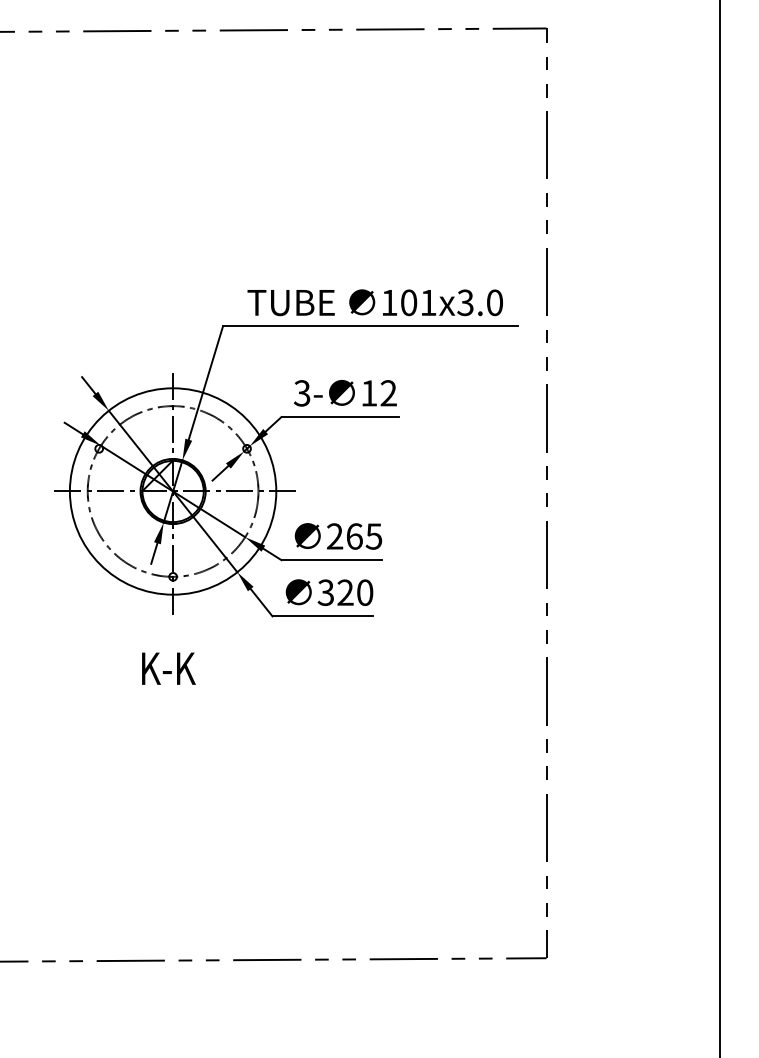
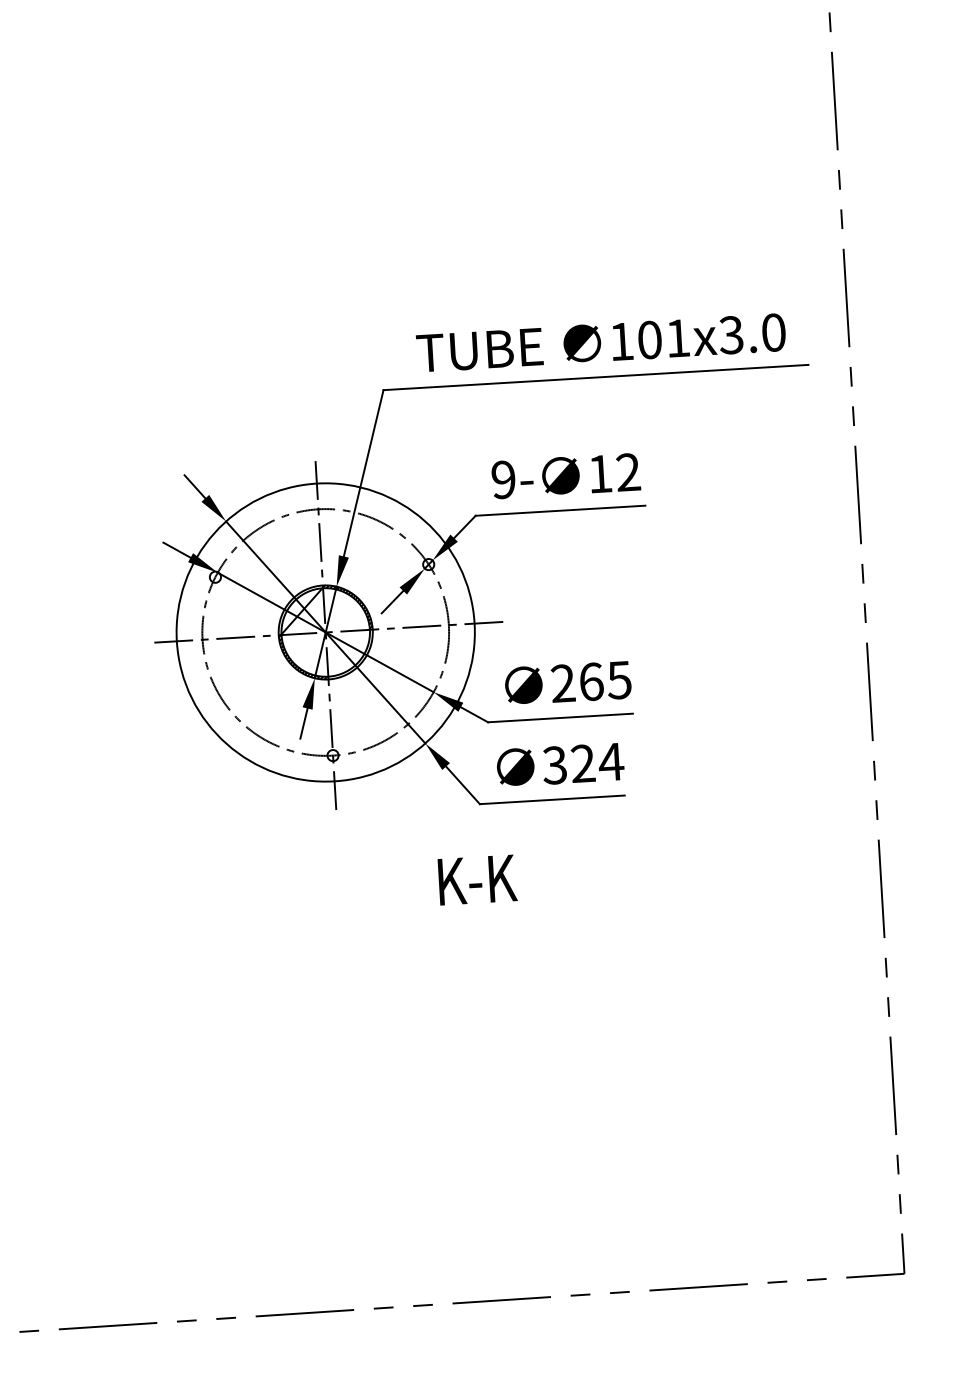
text: (302, 393) -> (503, 480), 3- -> 9-
text: (364, 592) -> (610, 761), 320 -> 324
text: (168, 668) -> (477, 879), moved

